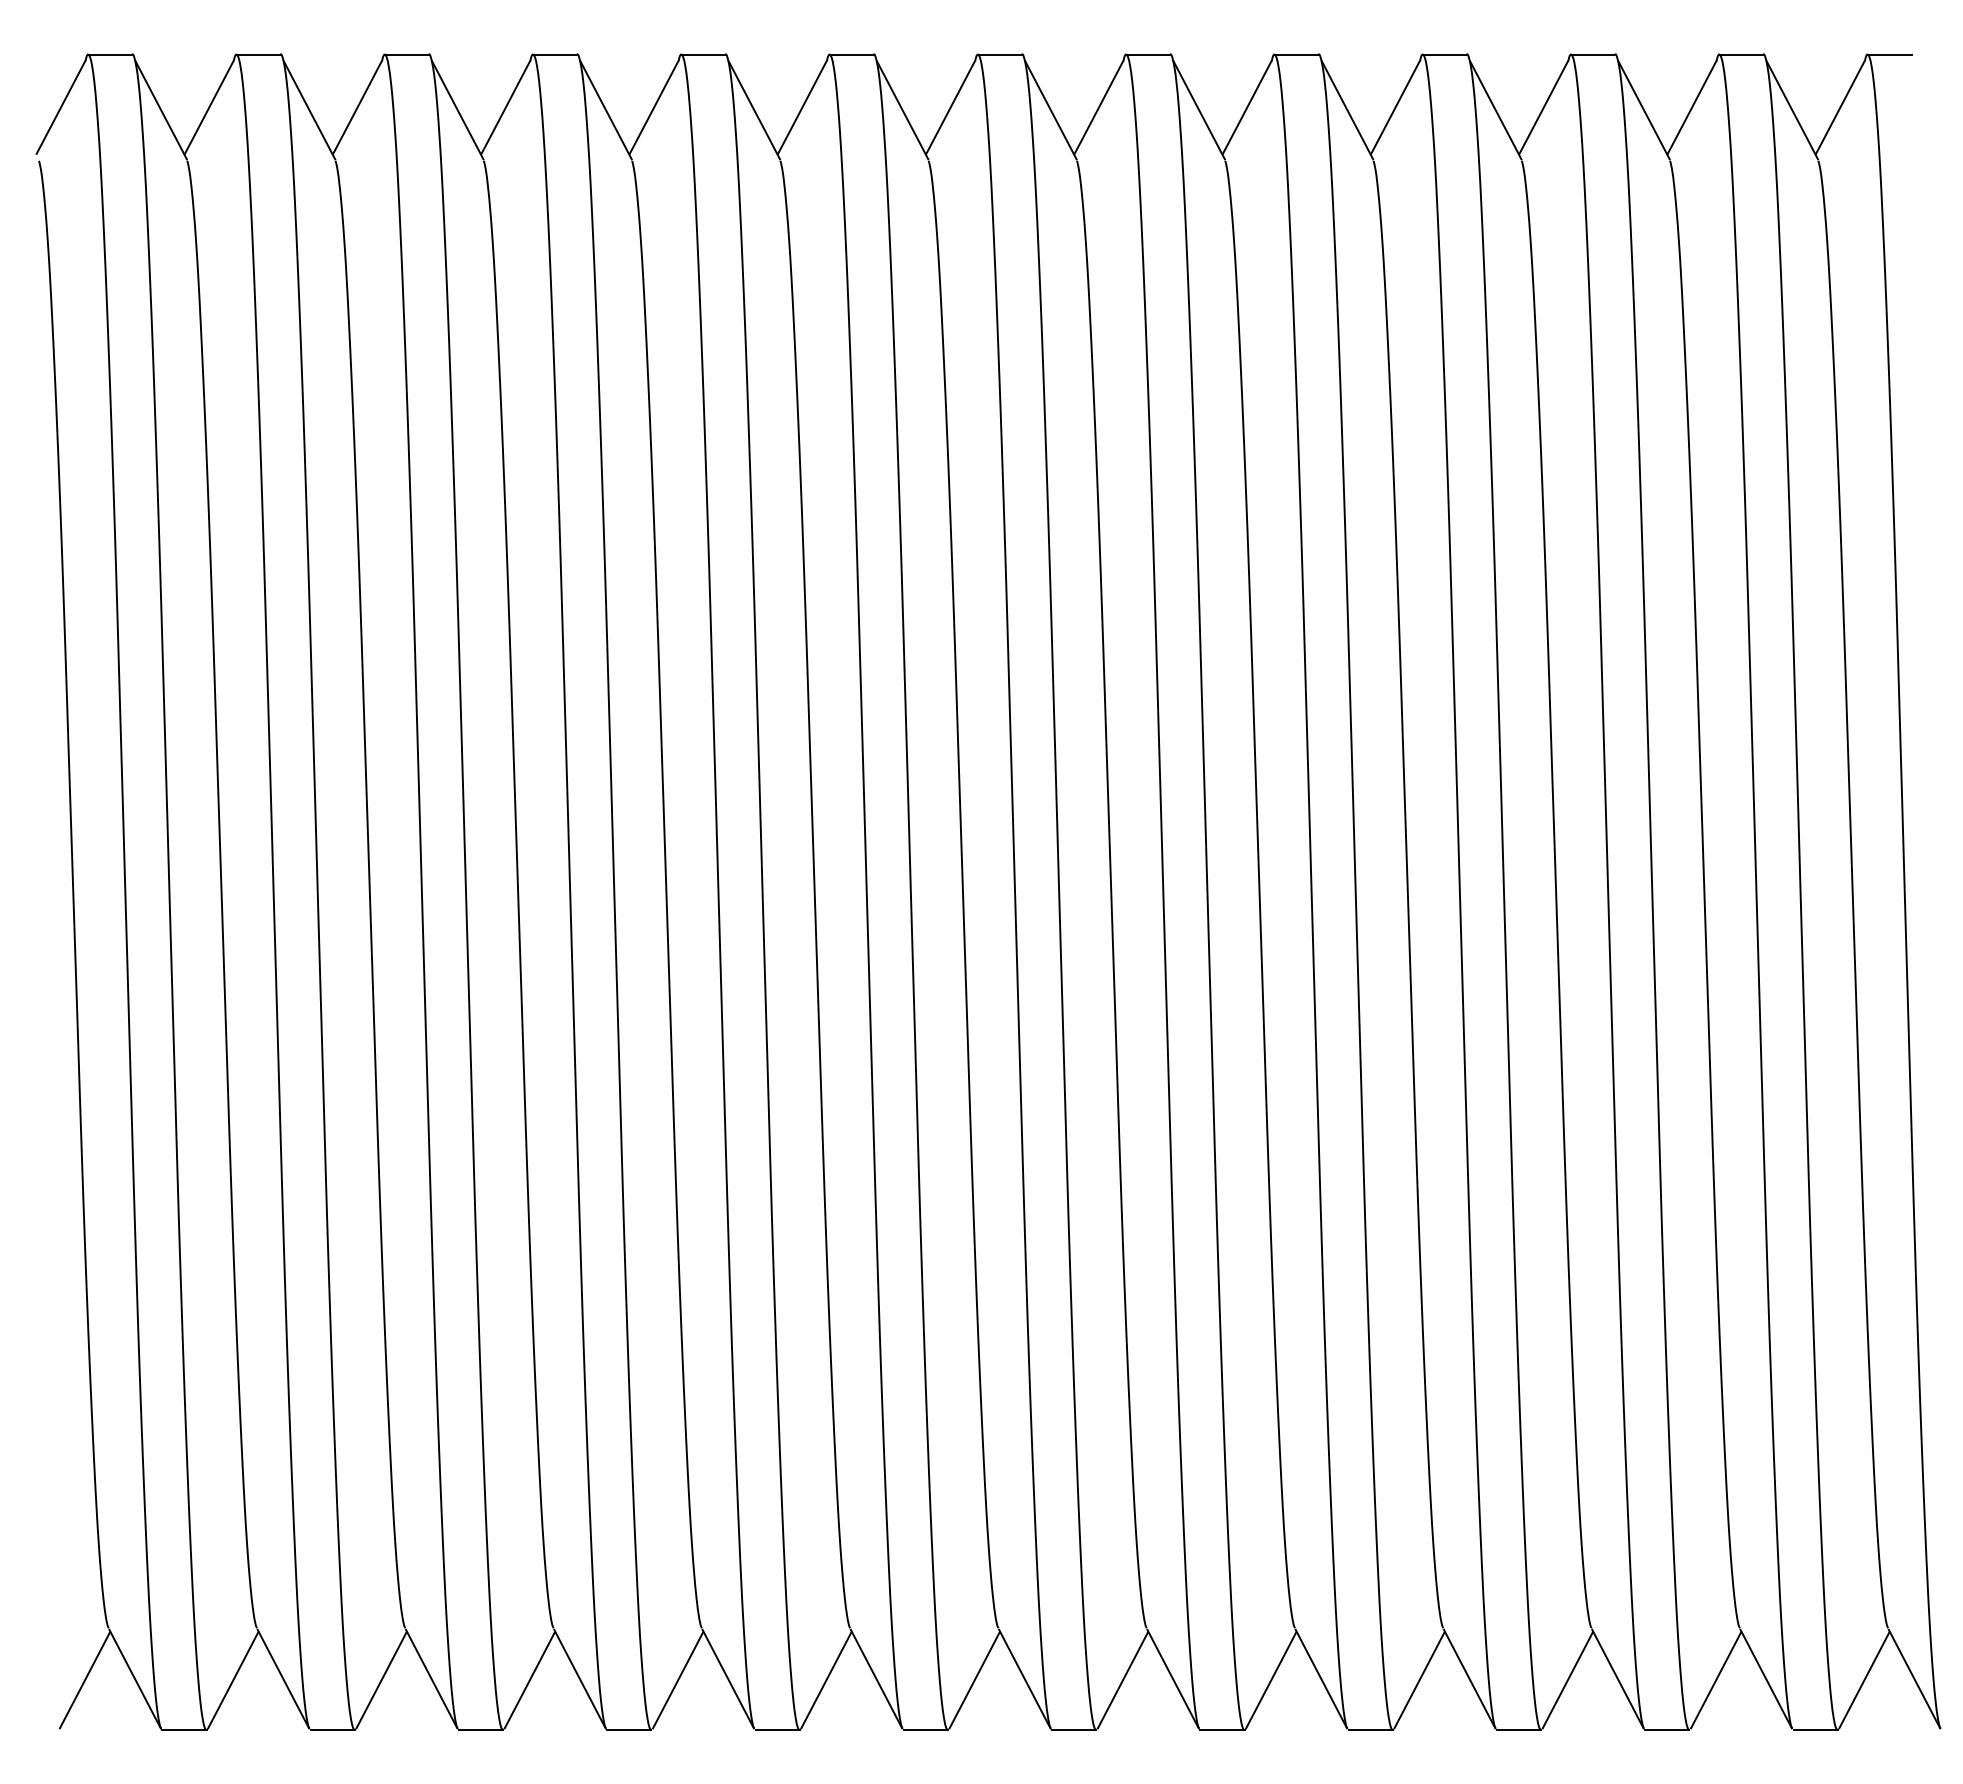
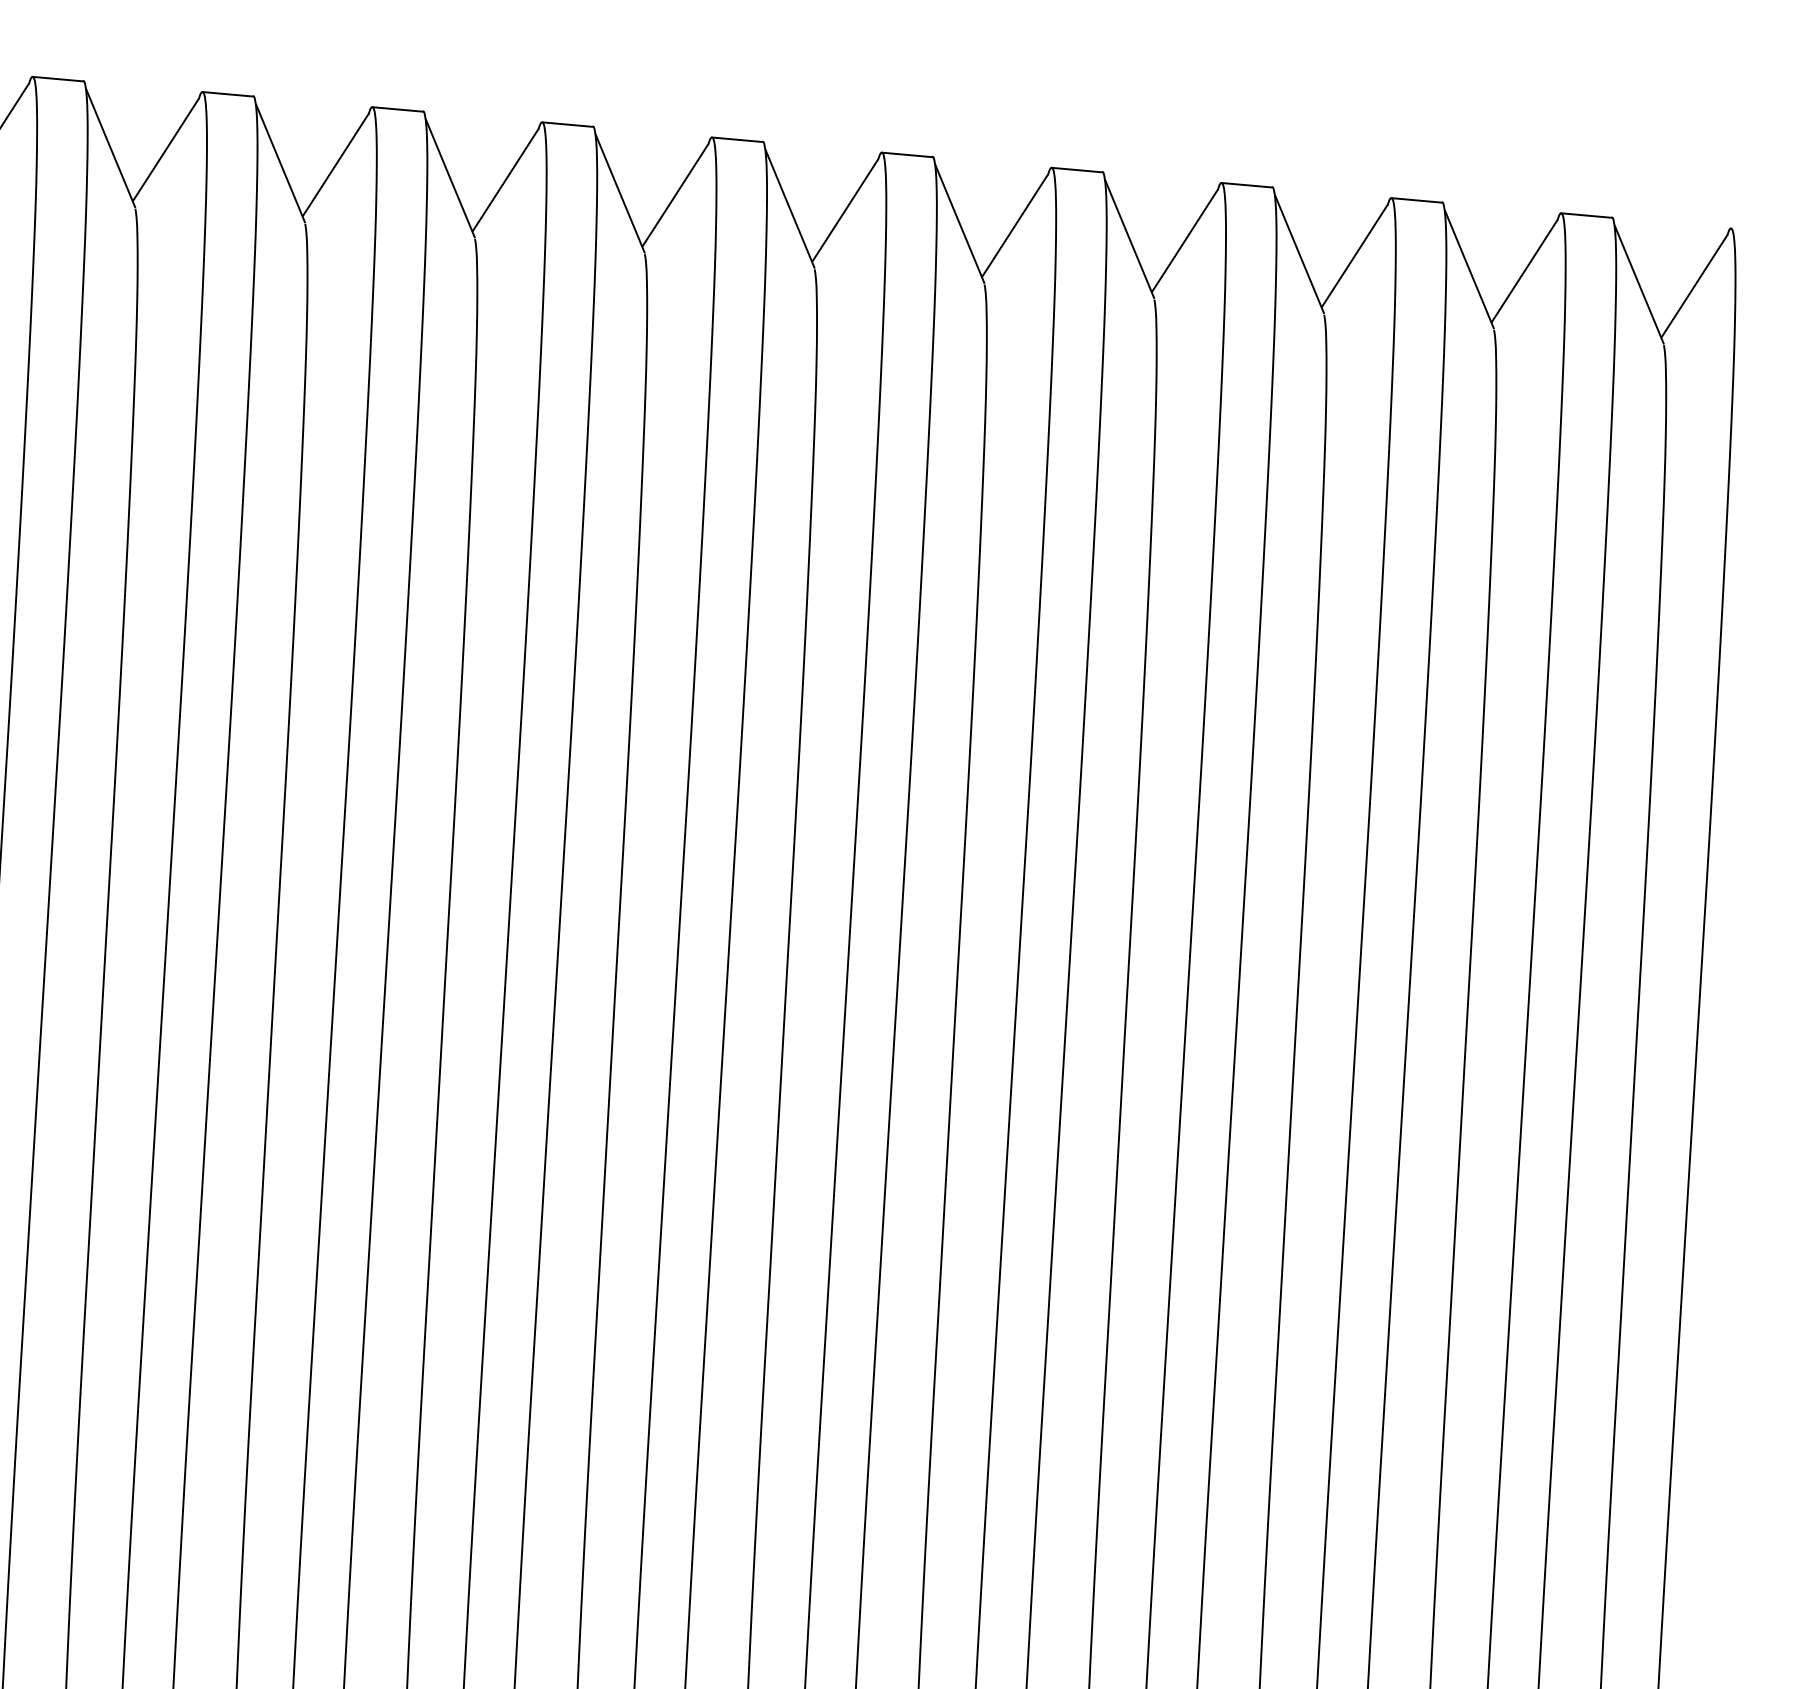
line: (1889, 54) -> (1756, 230), removed

